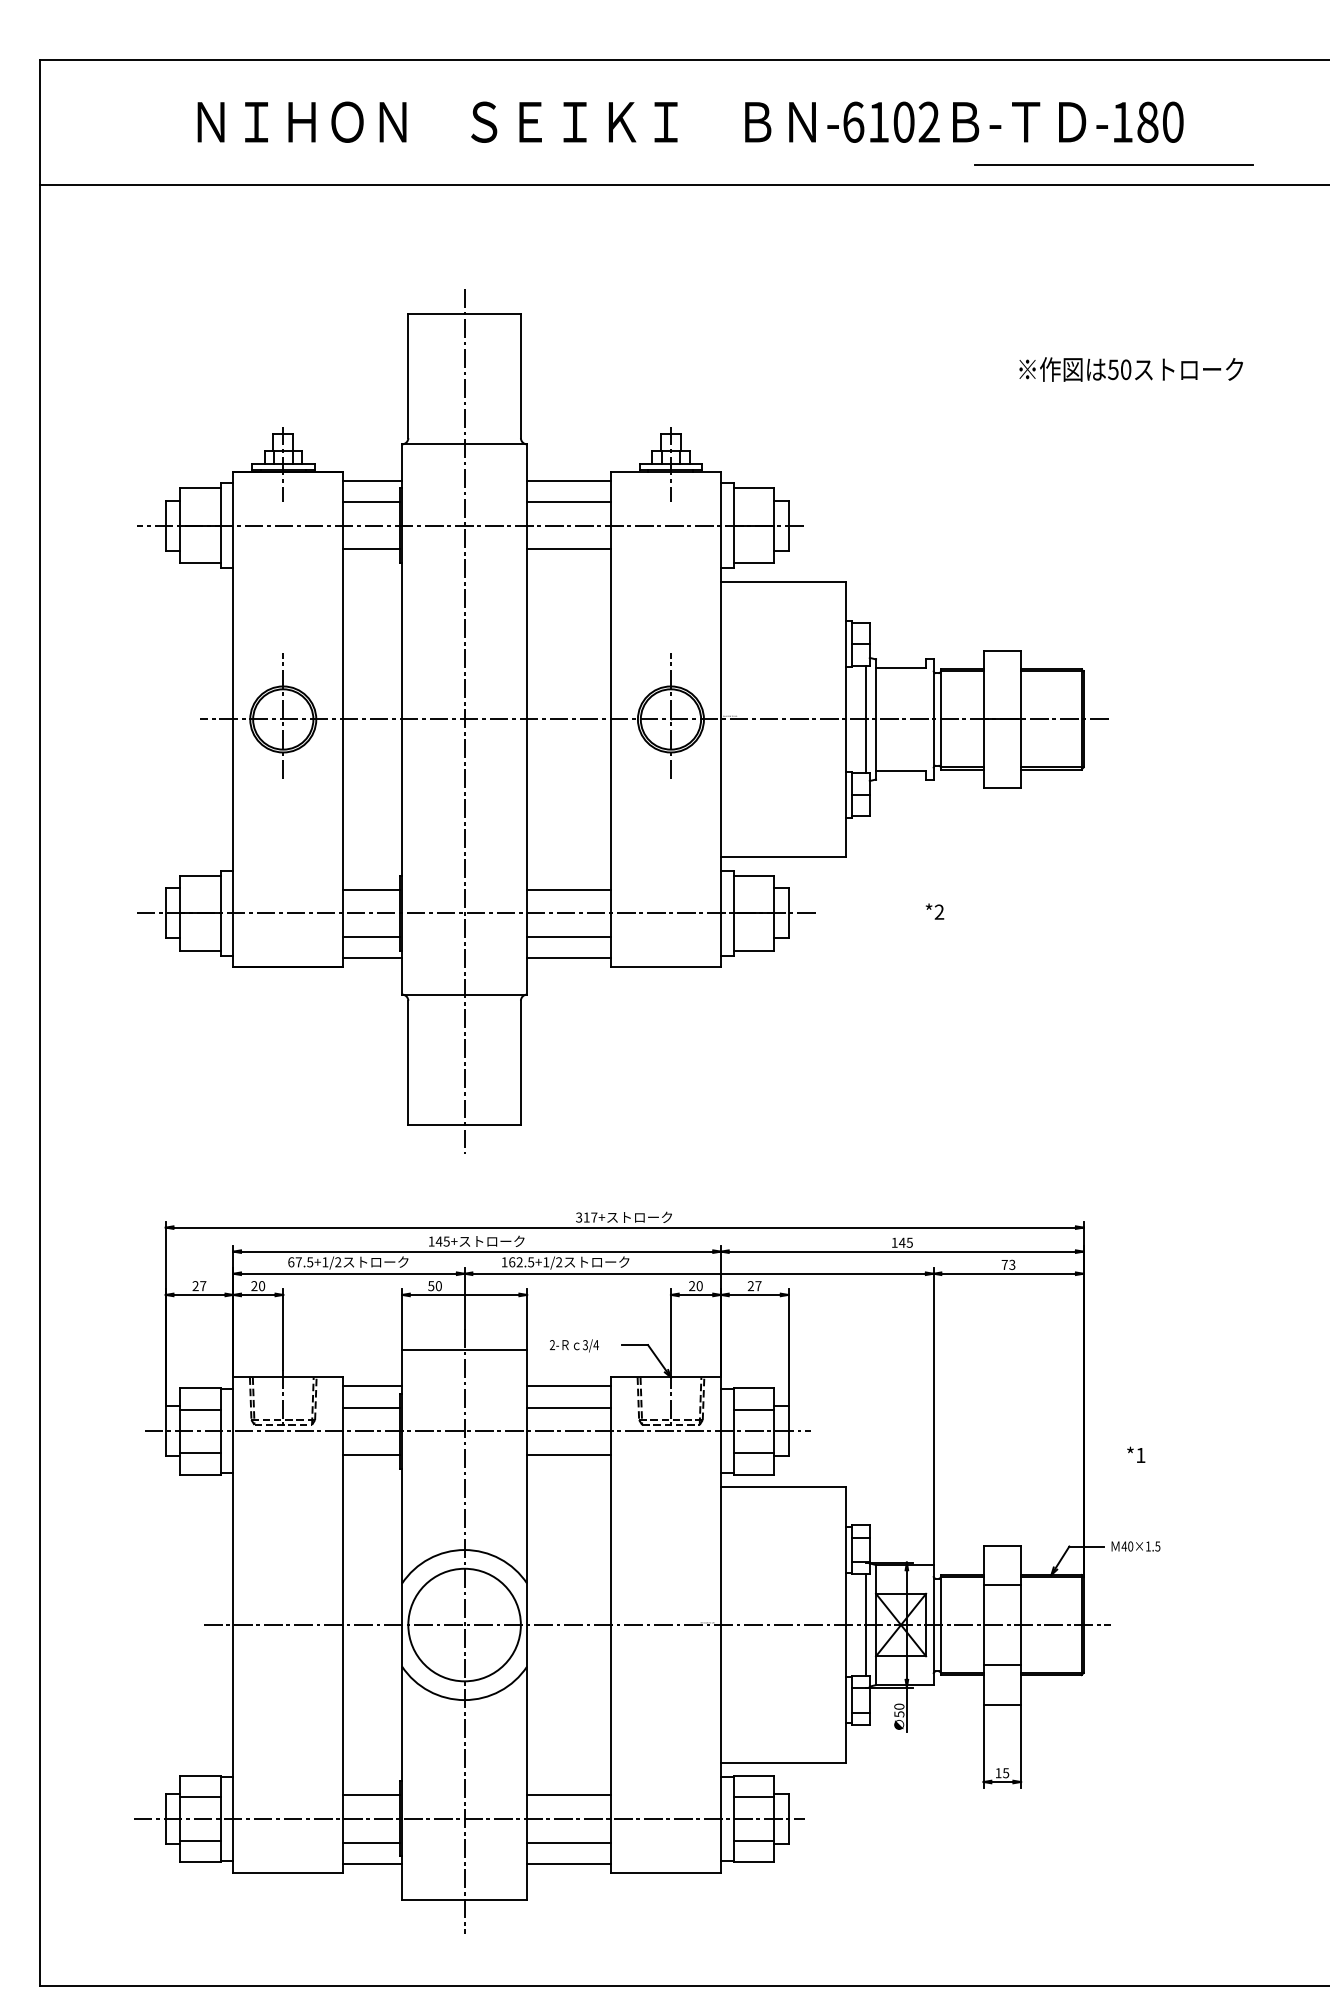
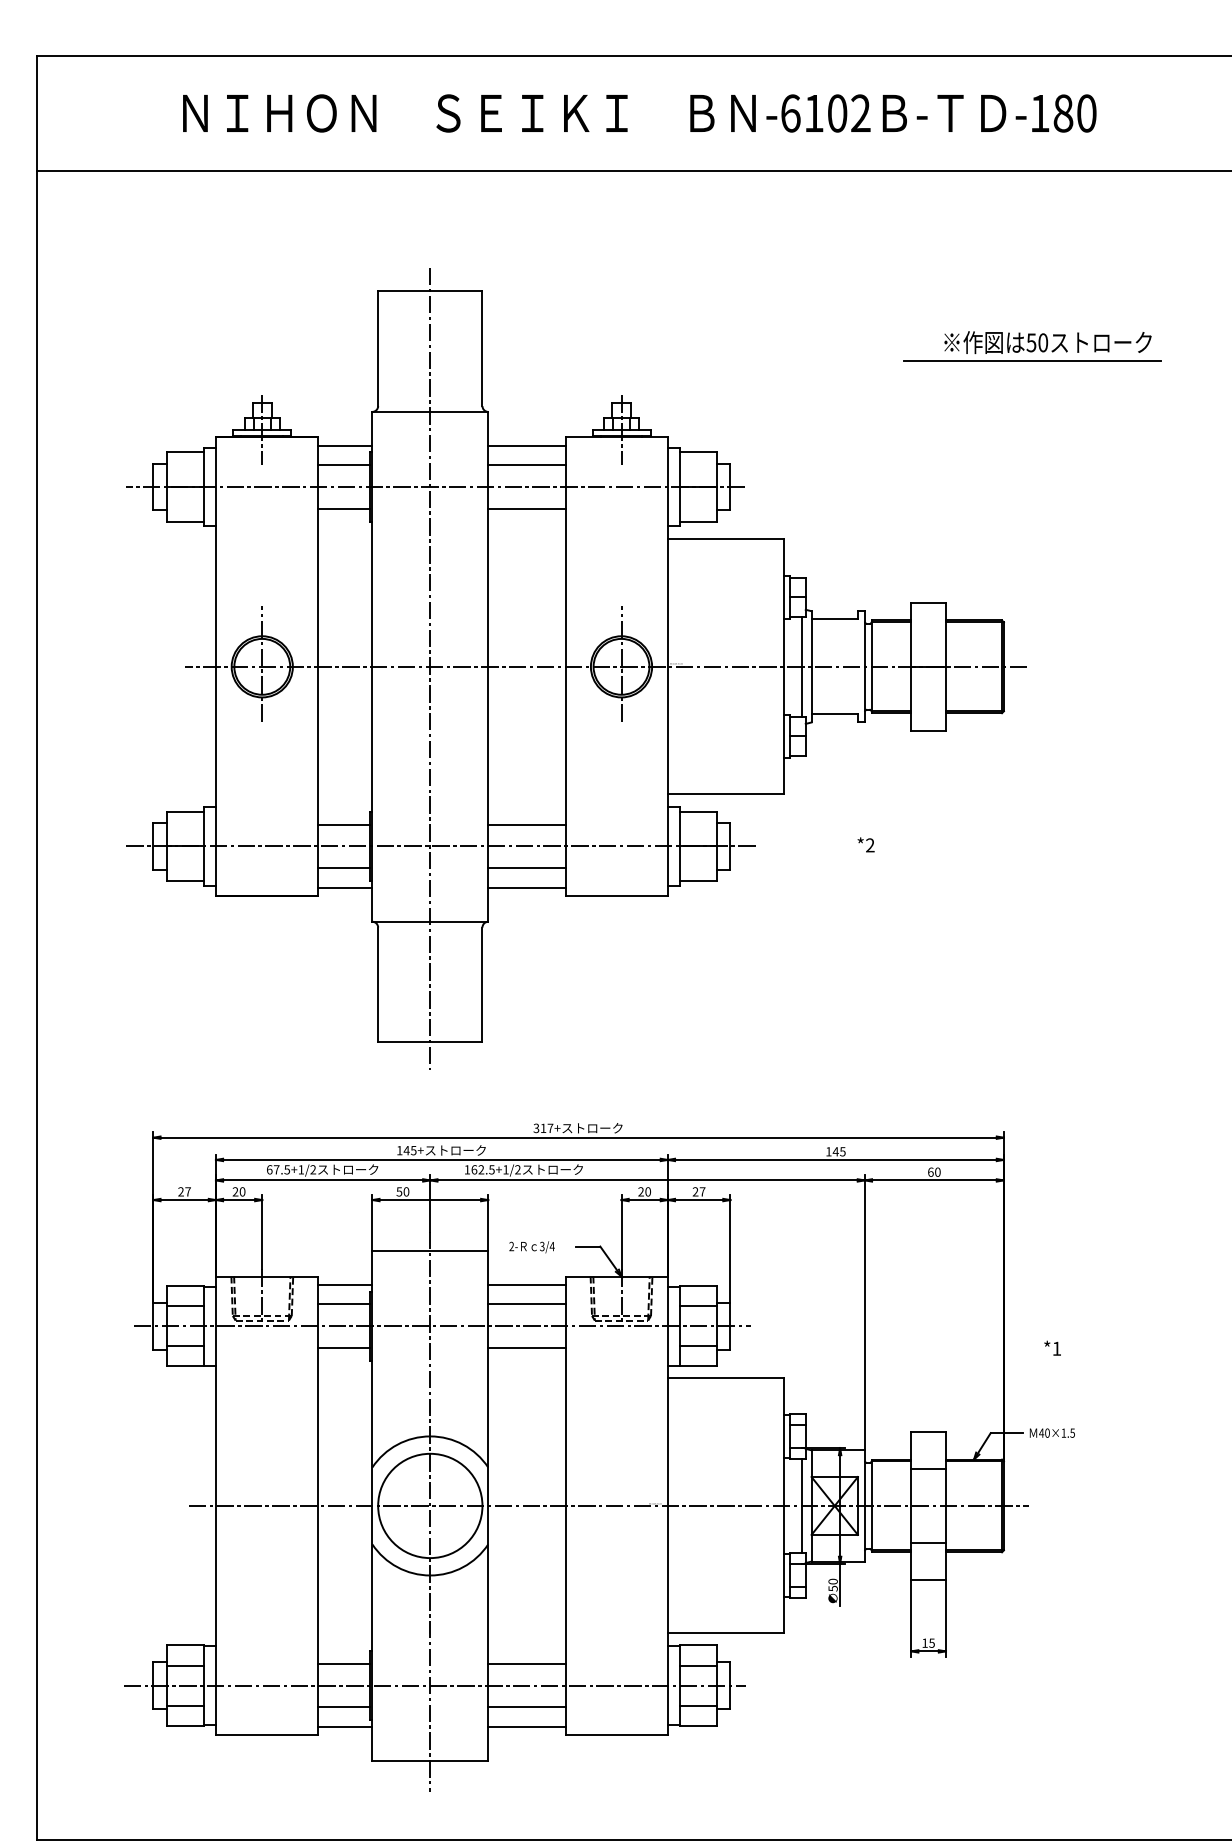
line: (1113, 164) -> (1032, 361), moved
text: (1008, 1264) -> (934, 1171), 73 -> 60

